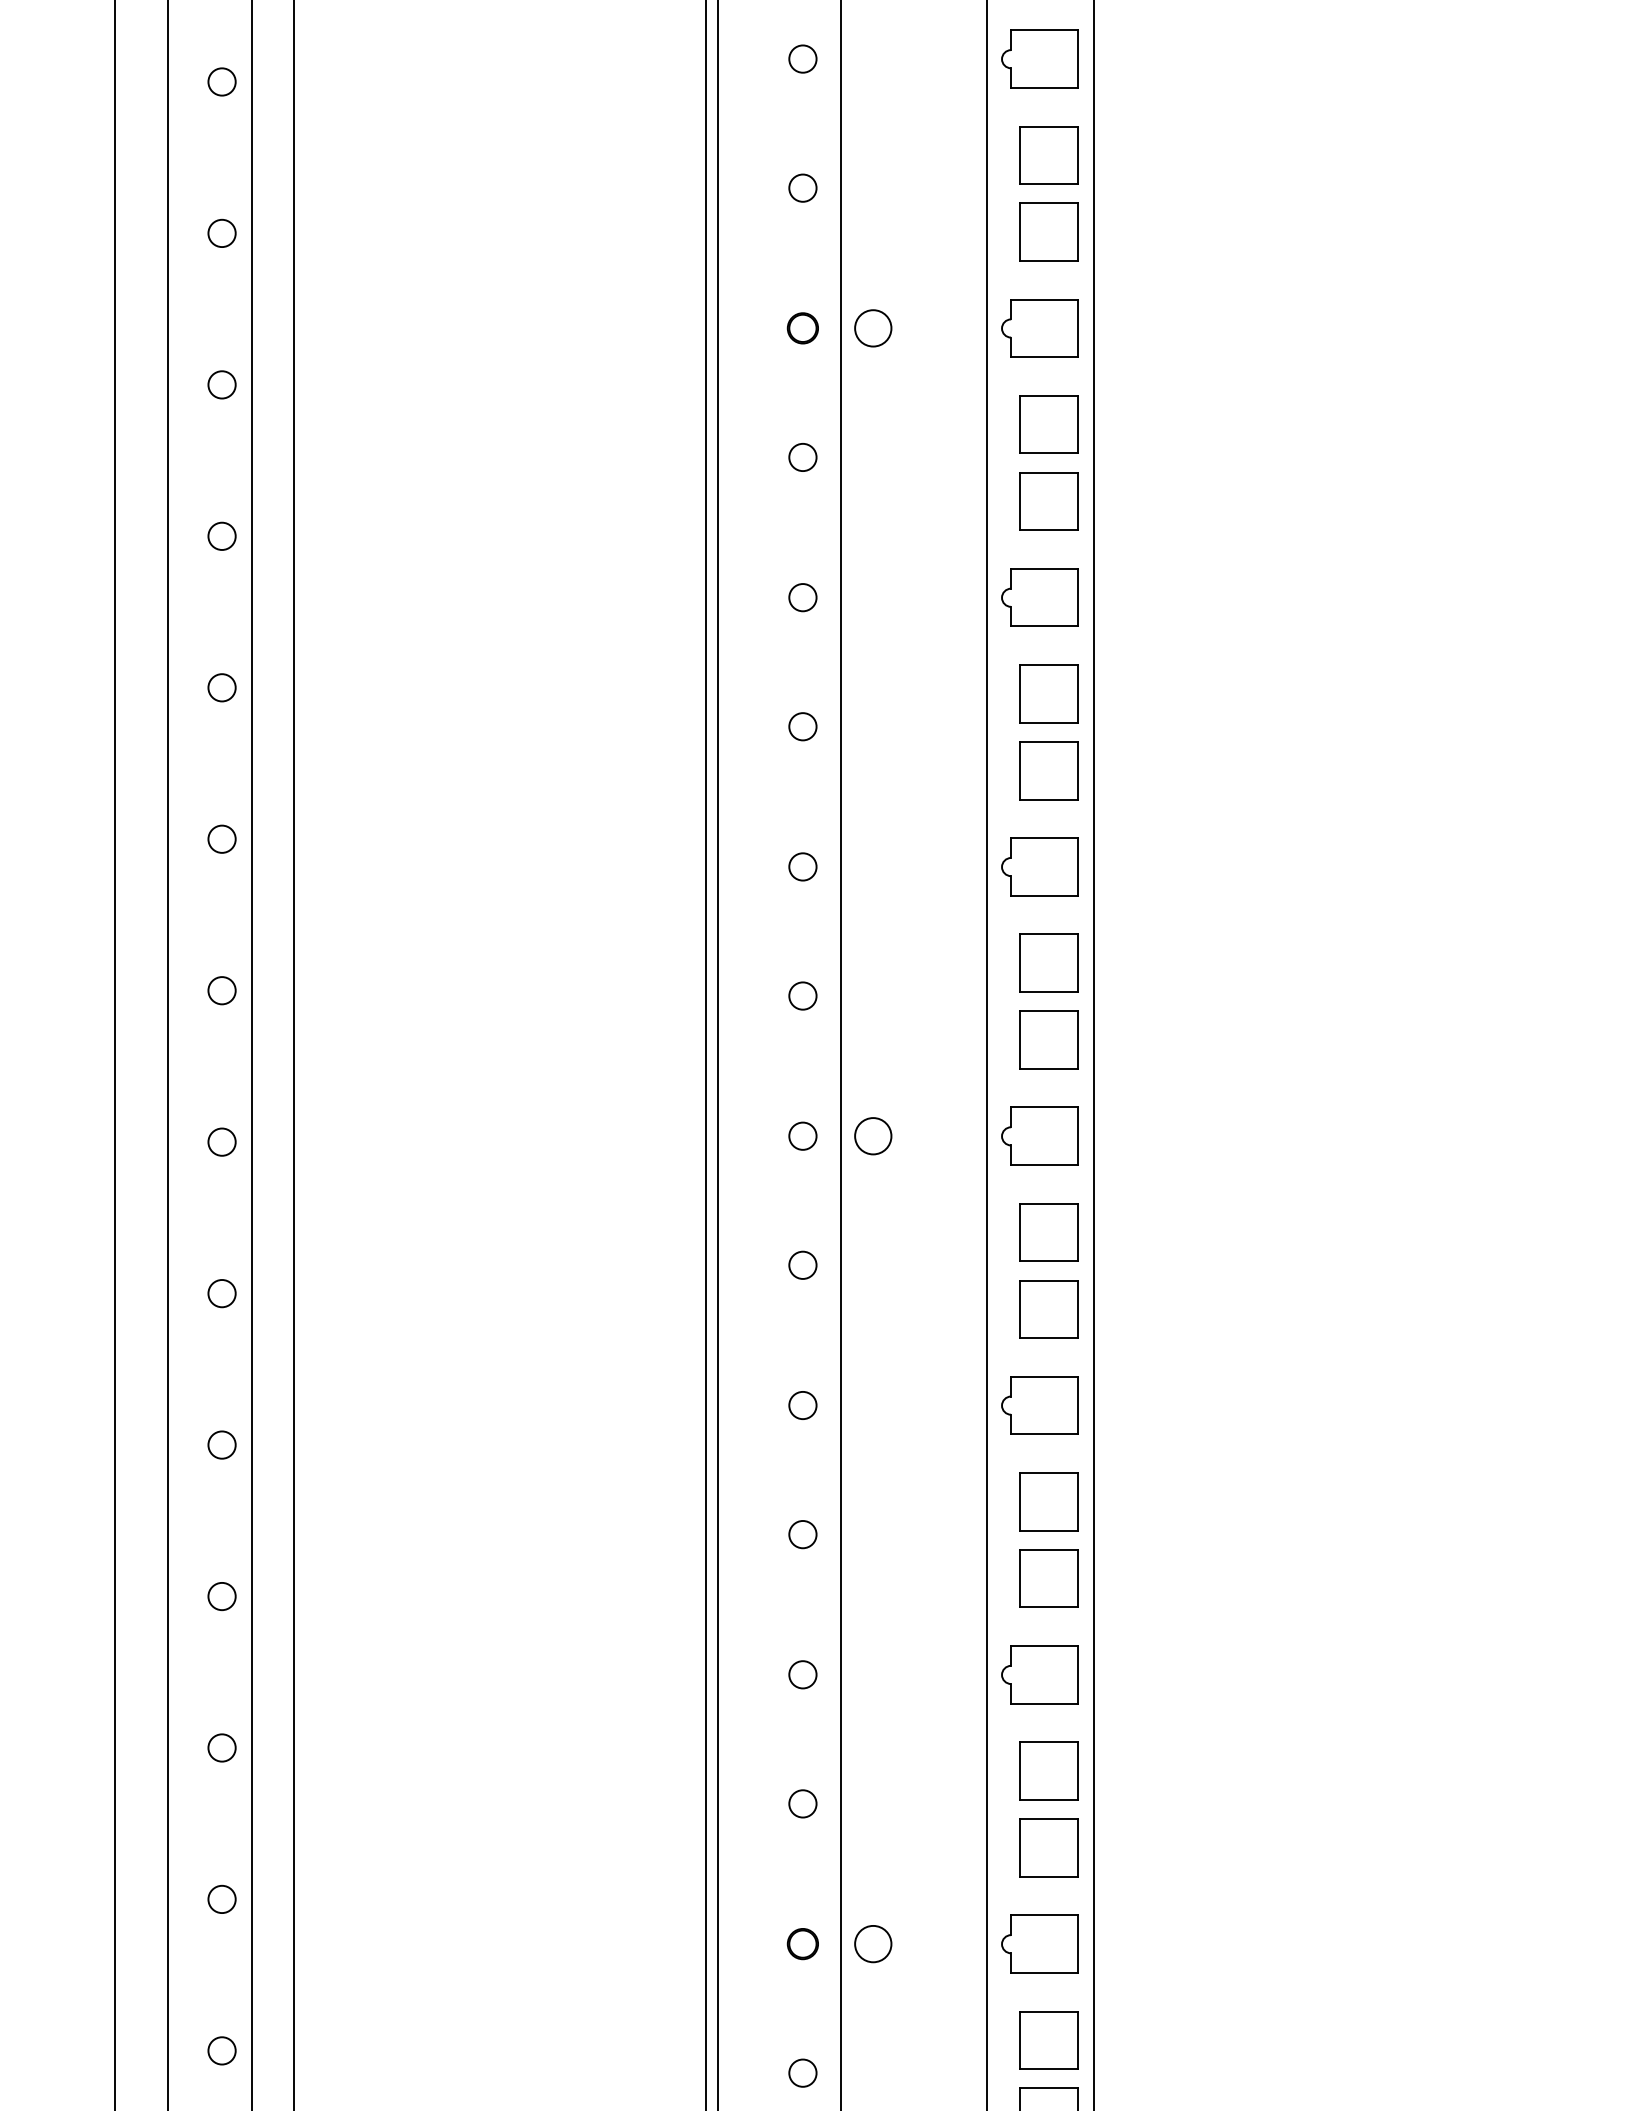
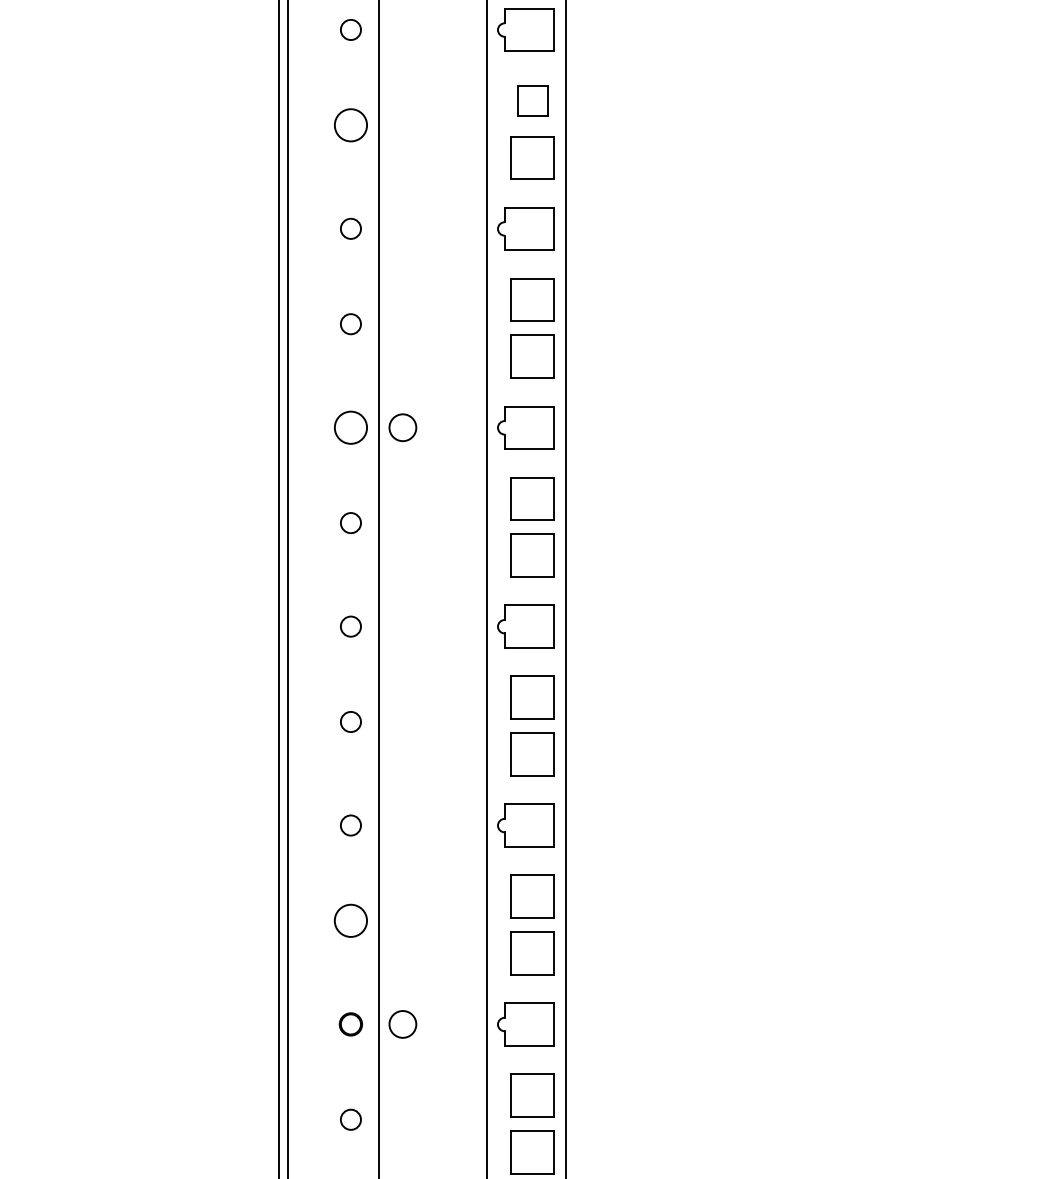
part: (1048, 693) -> (532, 100), size x0.7
circle: (802, 726) -> (350, 125), size x1.6
circle: (802, 1135) -> (350, 427), size x1.6
circle: (802, 1803) -> (350, 920), size x1.6

